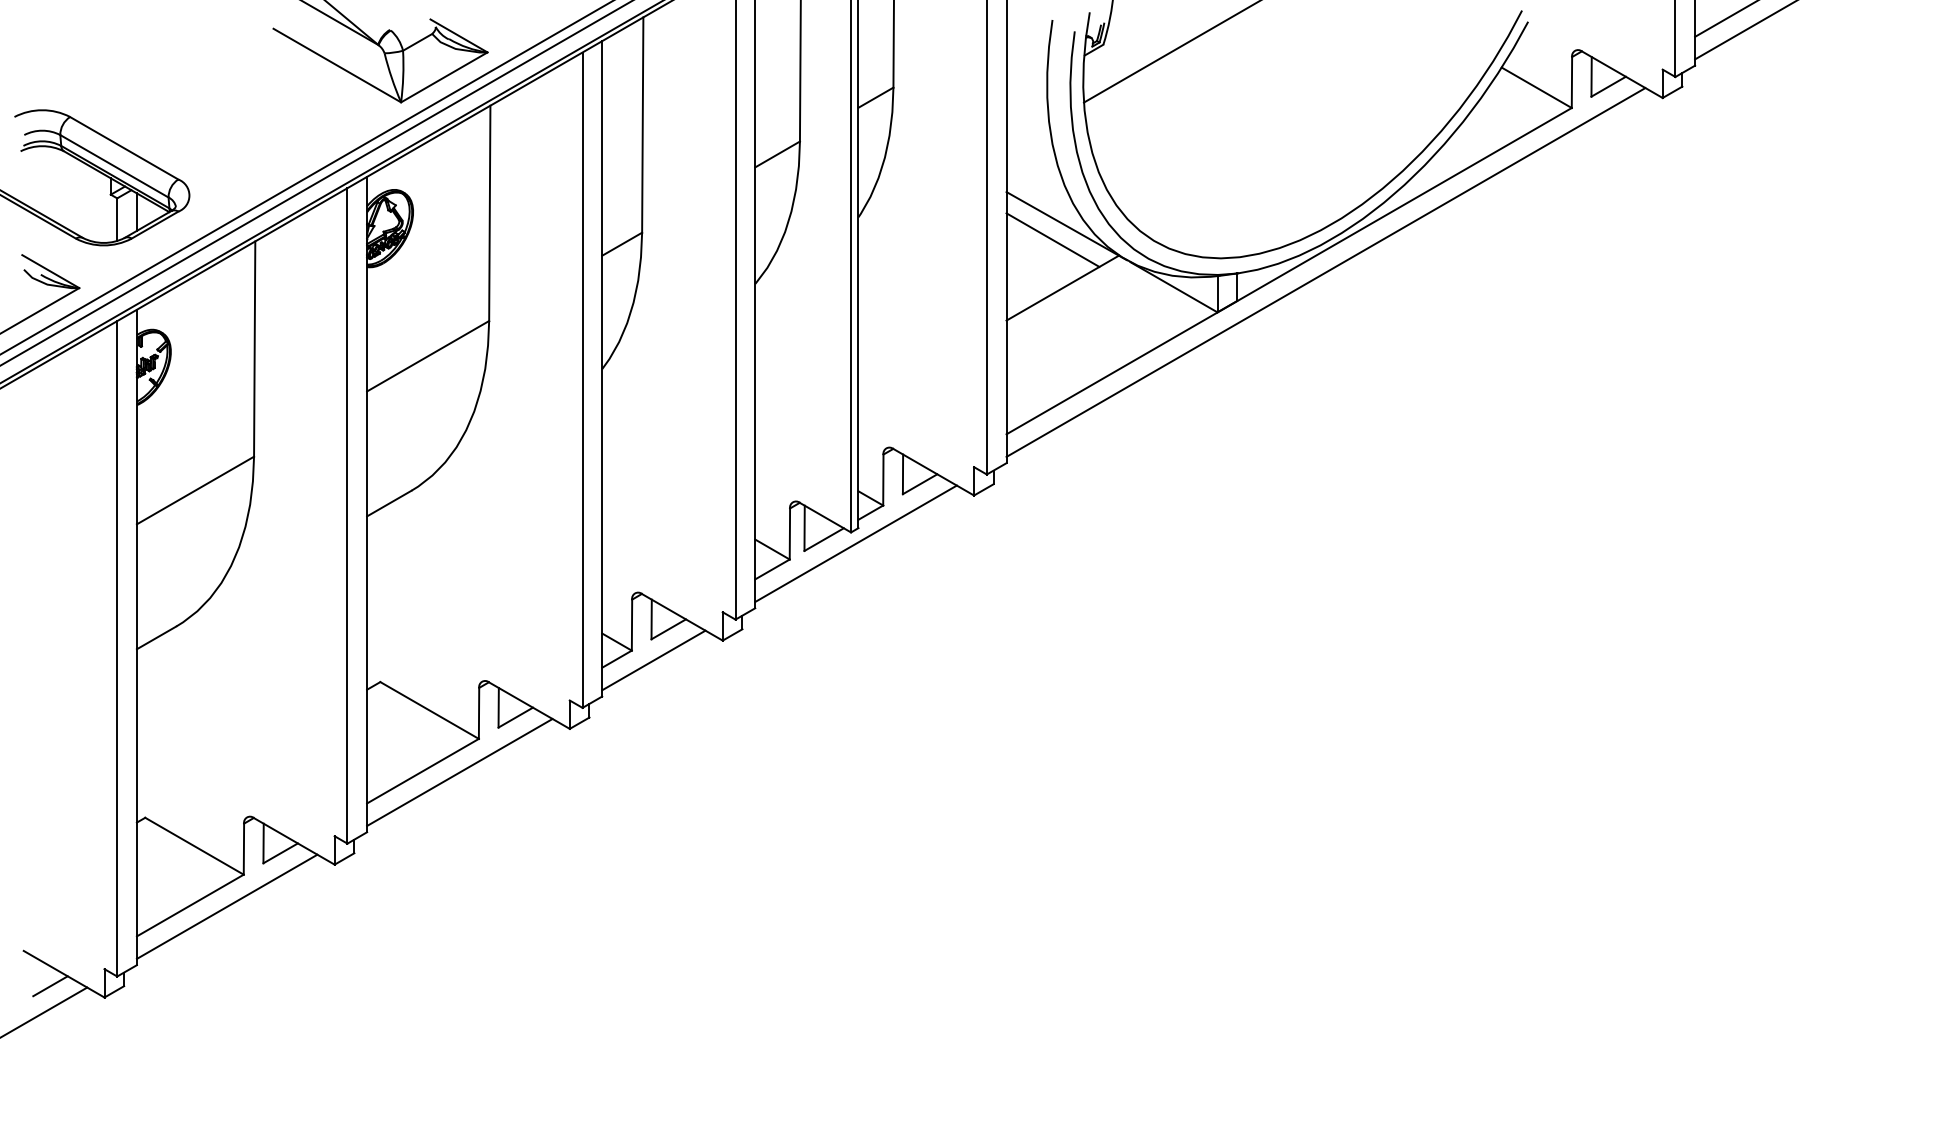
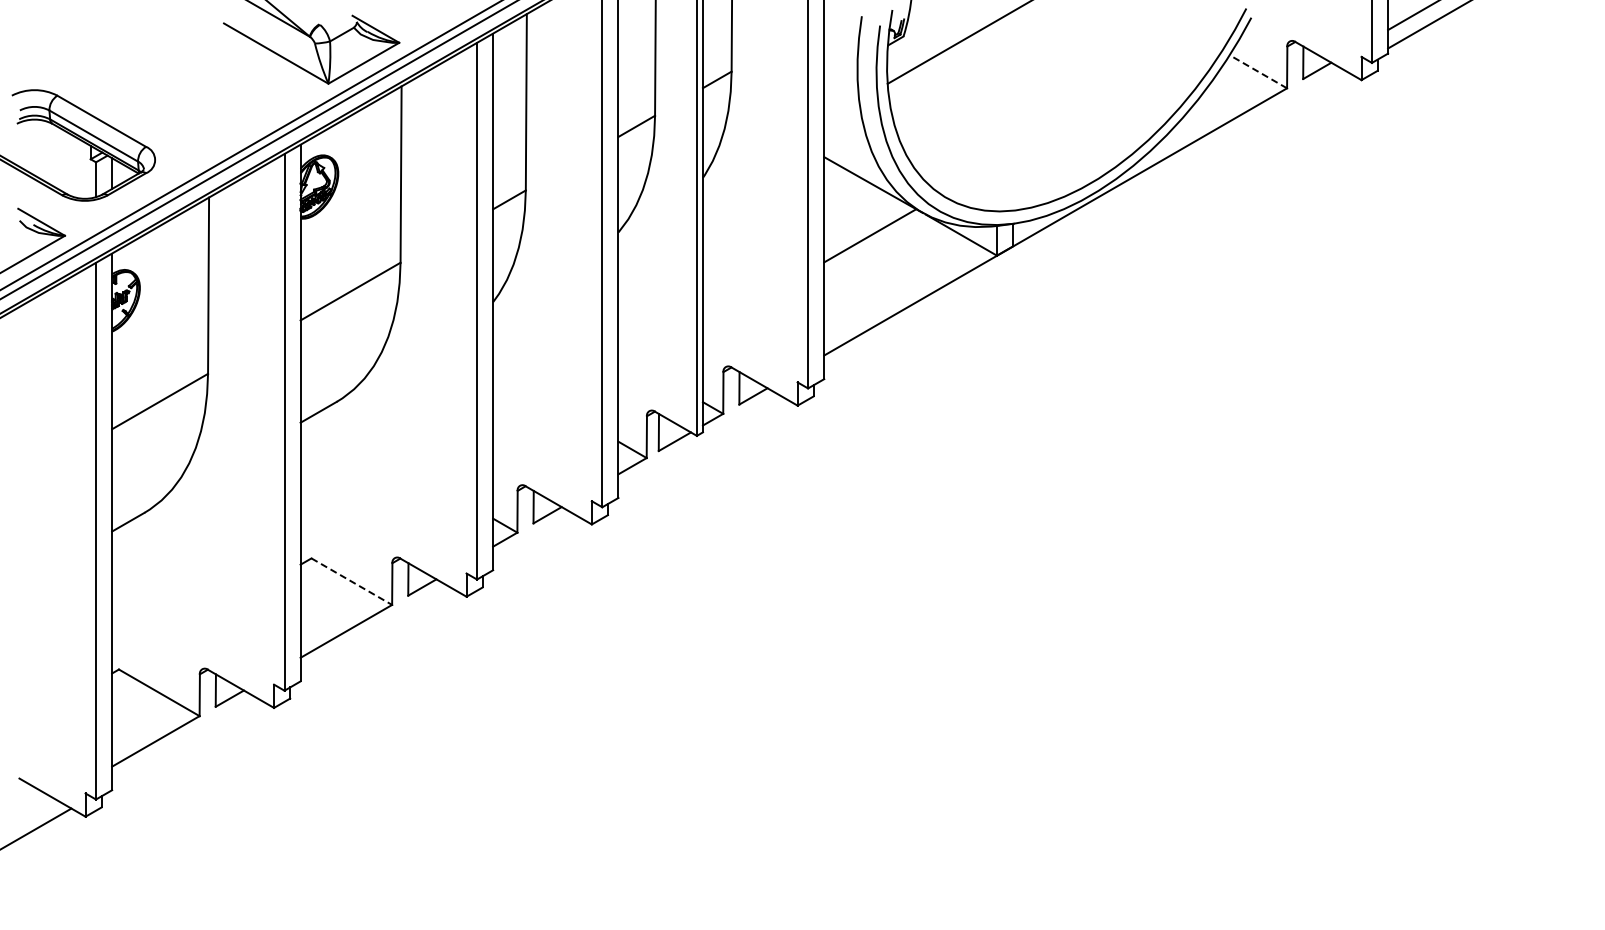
line: (1535, 87) -> (1257, 71), solid -> dashed
line: (1053, 240) -> (862, 196), removed
line: (1325, 271) -> (1085, 222), removed
line: (855, 542) -> (700, 444), removed
line: (653, 660) -> (535, 540), removed
line: (429, 710) -> (351, 581), solid -> dashed
line: (459, 772) -> (376, 632), removed
line: (226, 906) -> (185, 742), removed
line: (50, 986) -> (41, 807), removed

